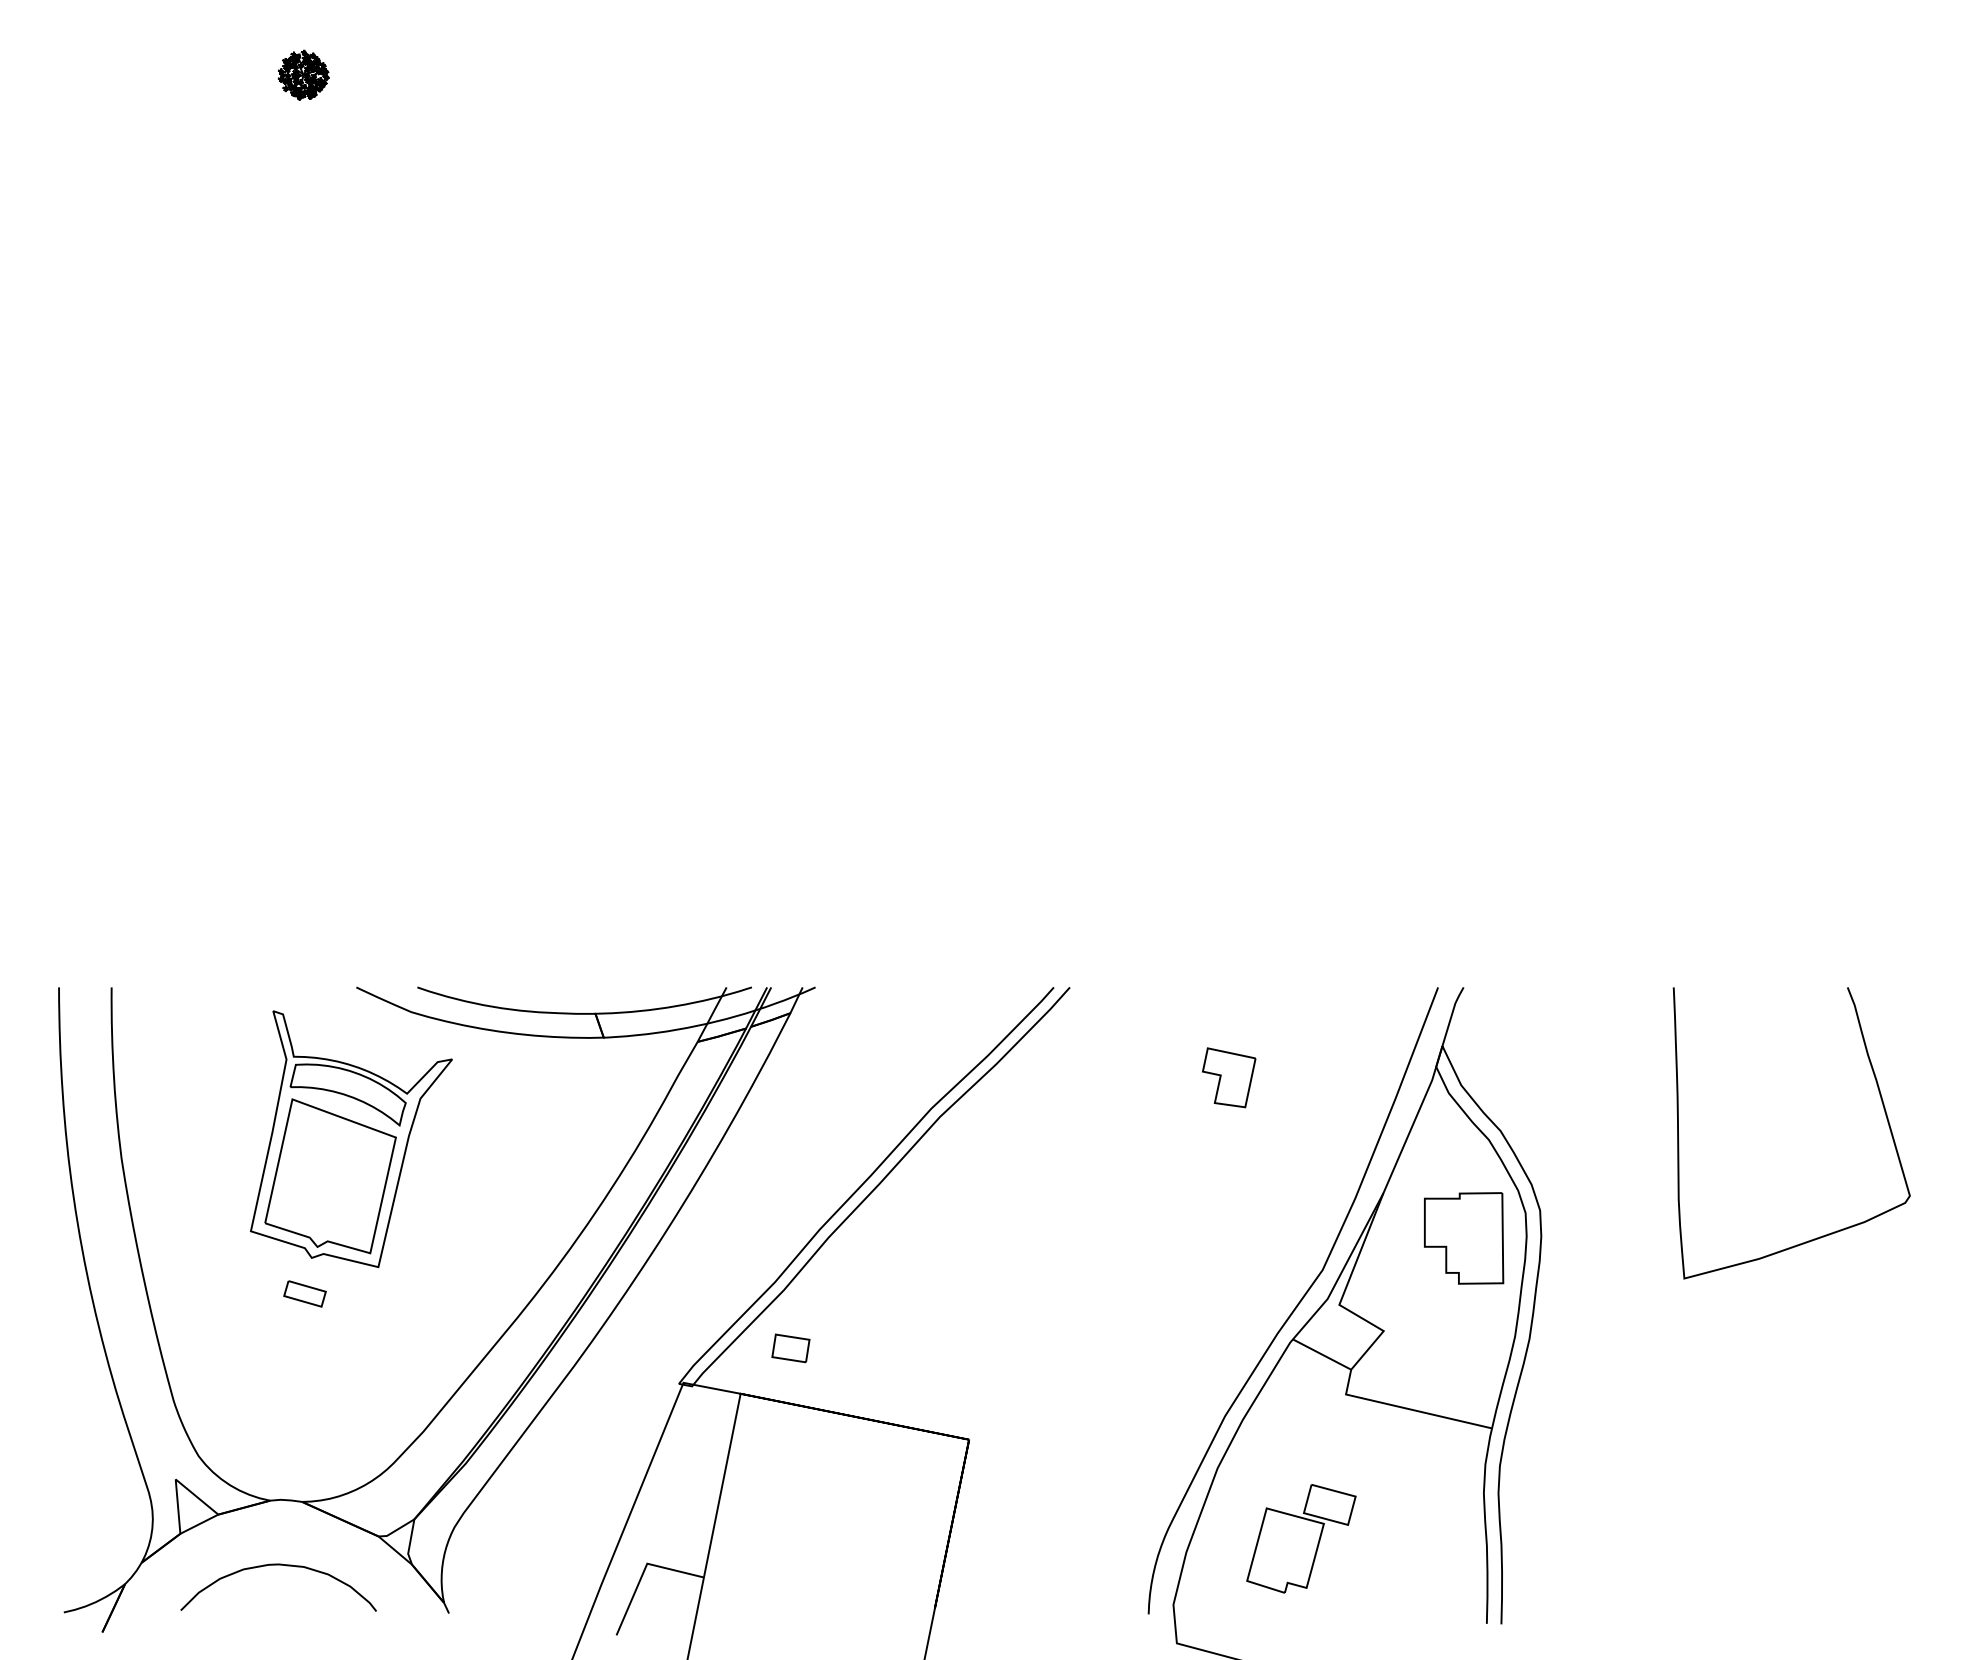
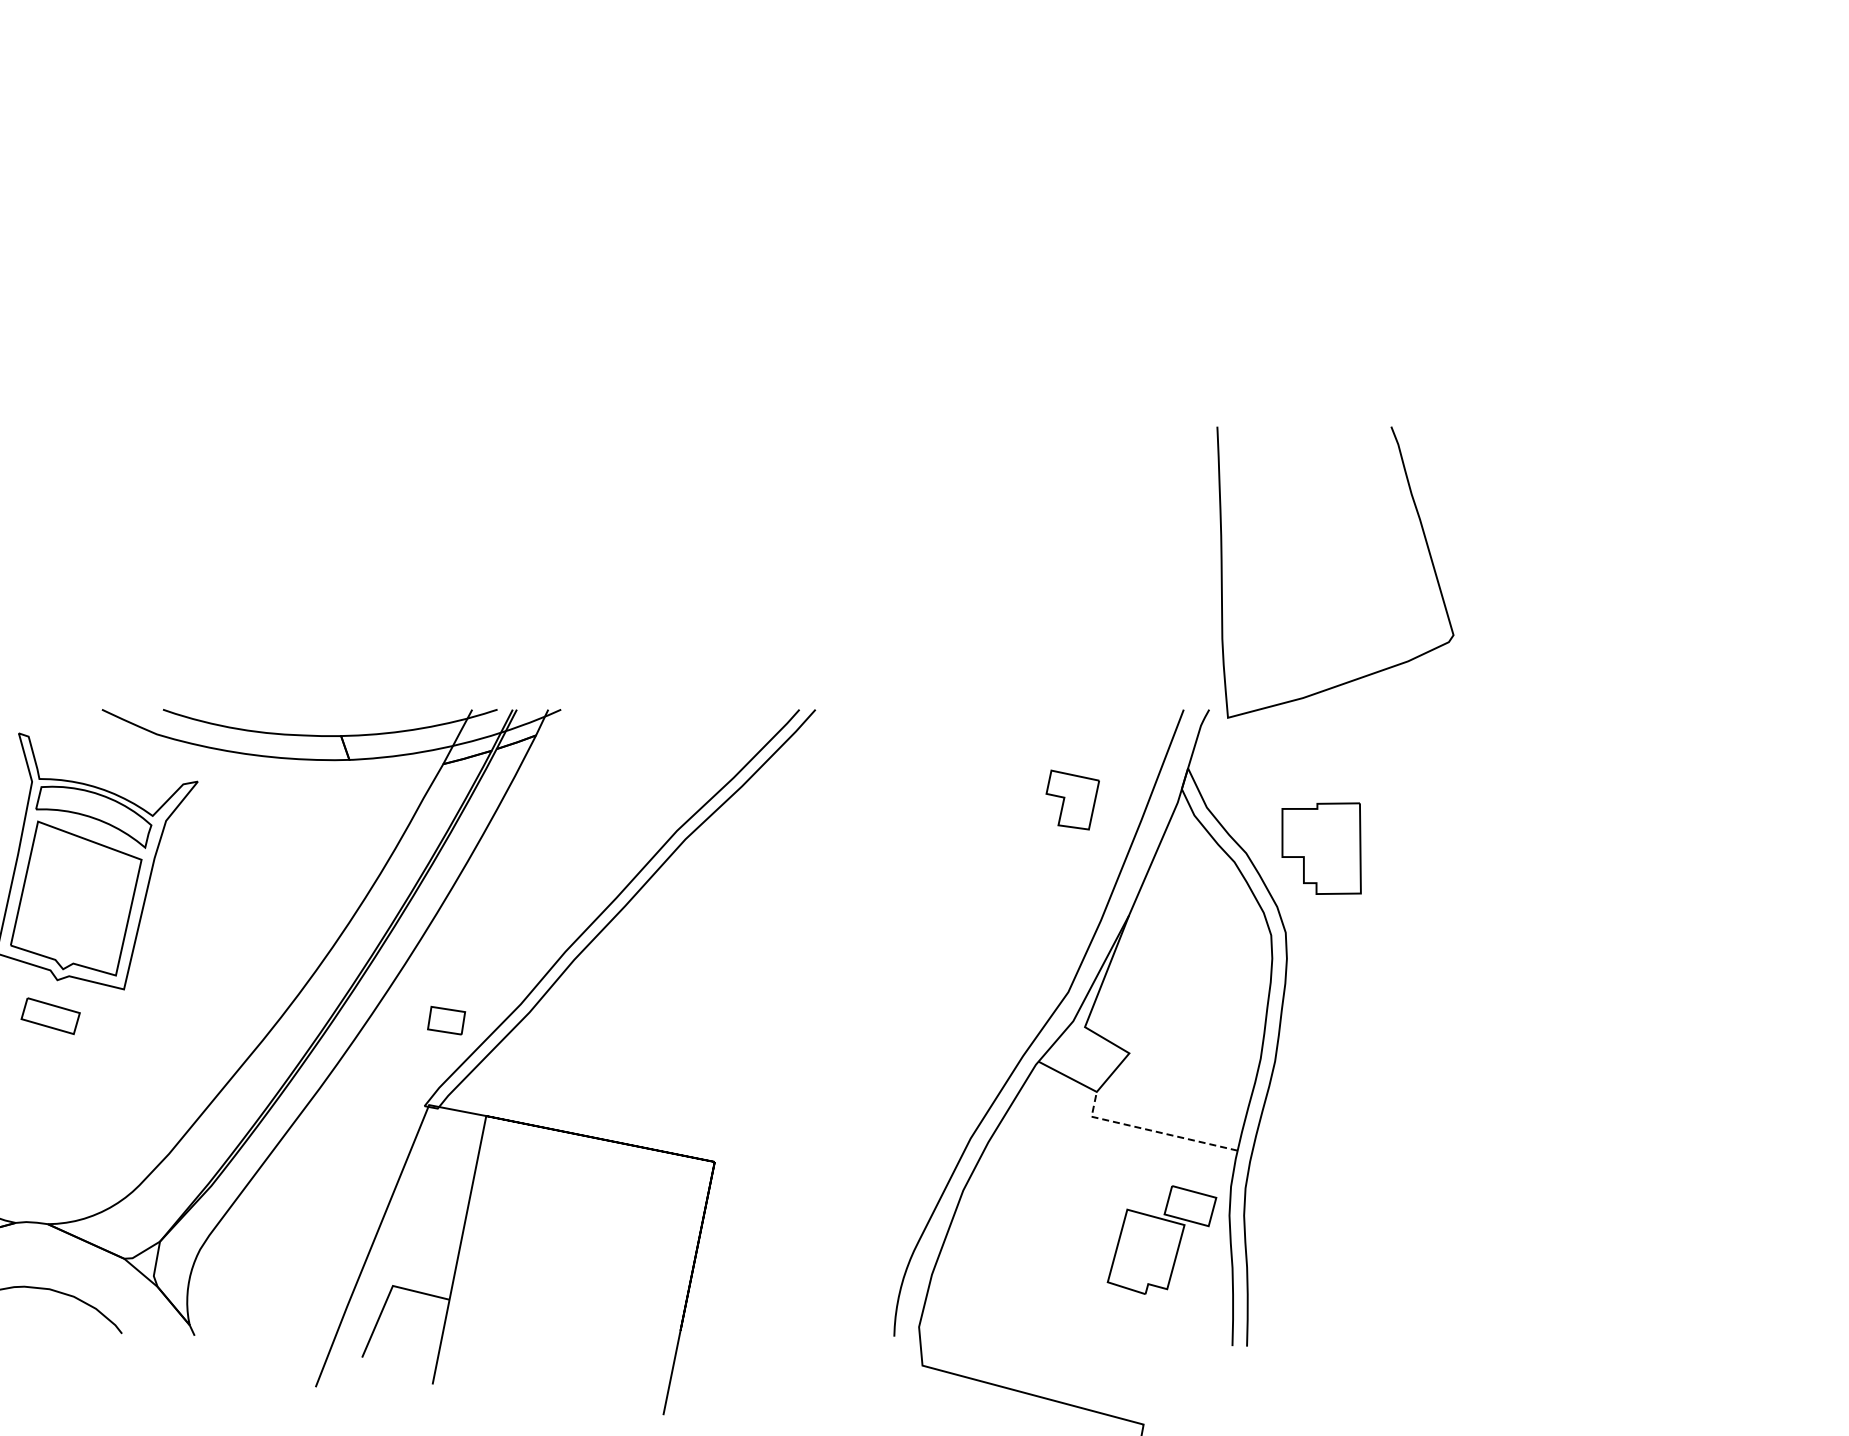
part: (1229, 1077) -> (1073, 799), moved
curve: (1883, 1109) -> (1427, 548), moved
part: (1464, 1238) -> (1322, 848), moved
part: (304, 1293) -> (50, 1015), size x1.4
part: (790, 1348) -> (446, 1020), moved
line: (1405, 1408) -> (1151, 1130), solid -> dashed
part: (1301, 1538) -> (1162, 1239), moved

